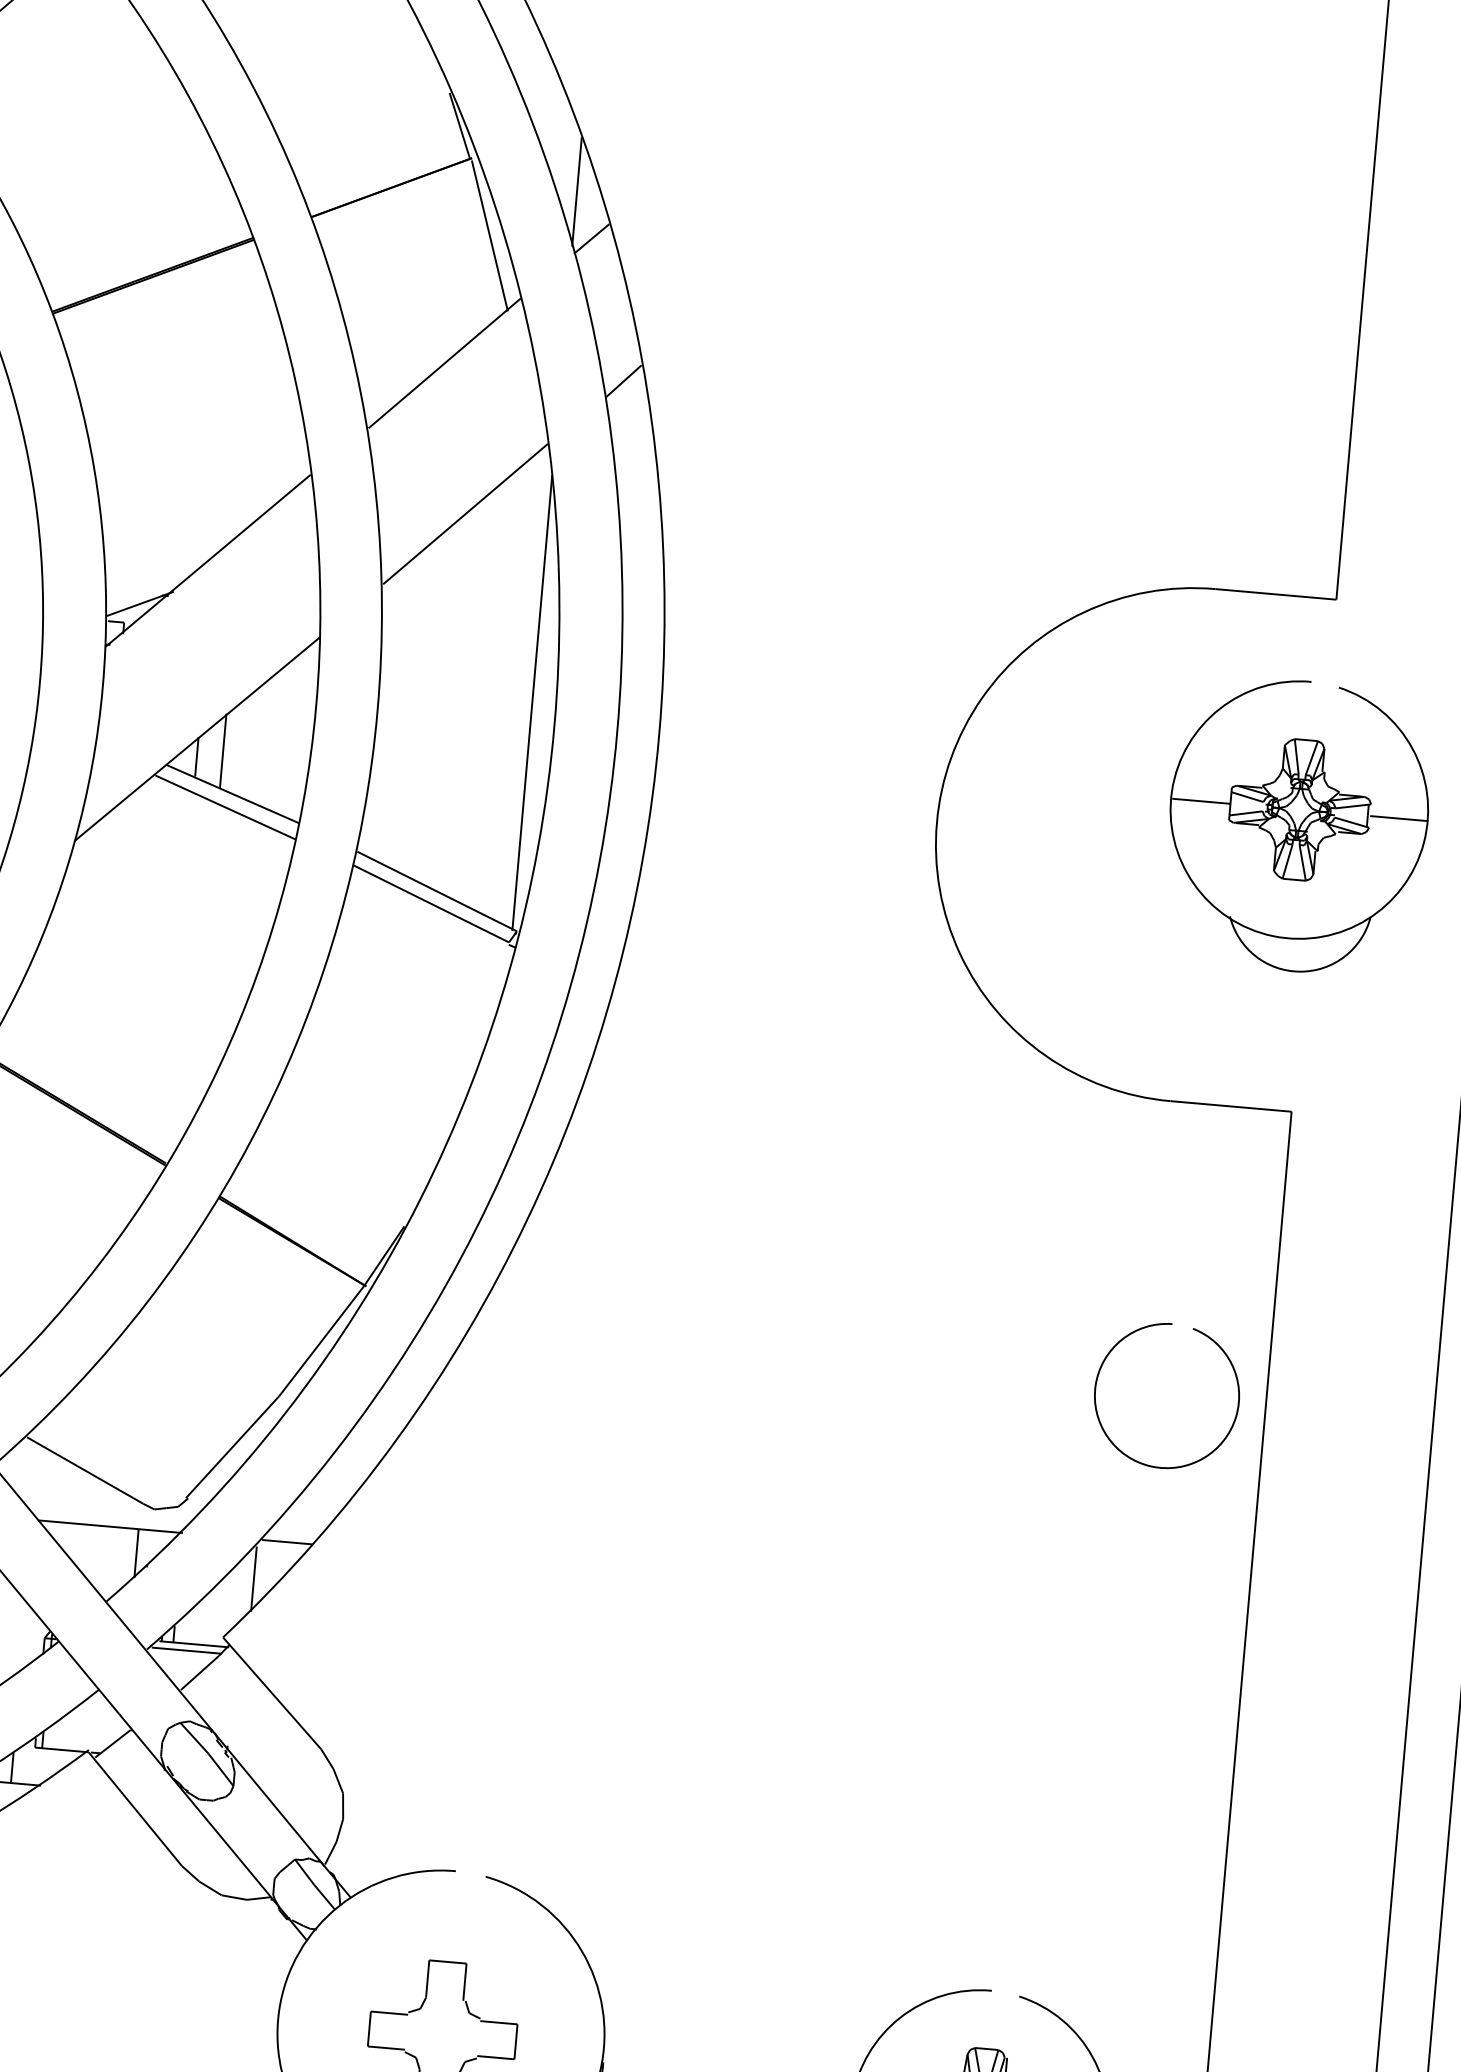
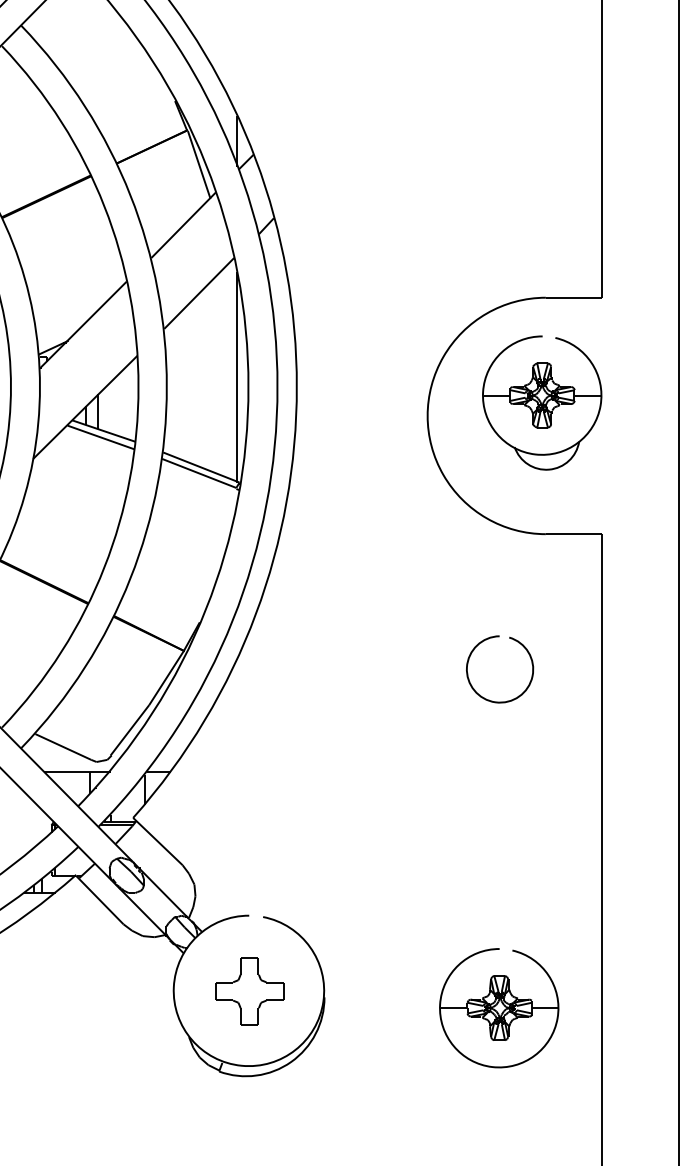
part: (1298, 824) -> (542, 402), moved
curve: (1228, 1427) -> (529, 681), moved

